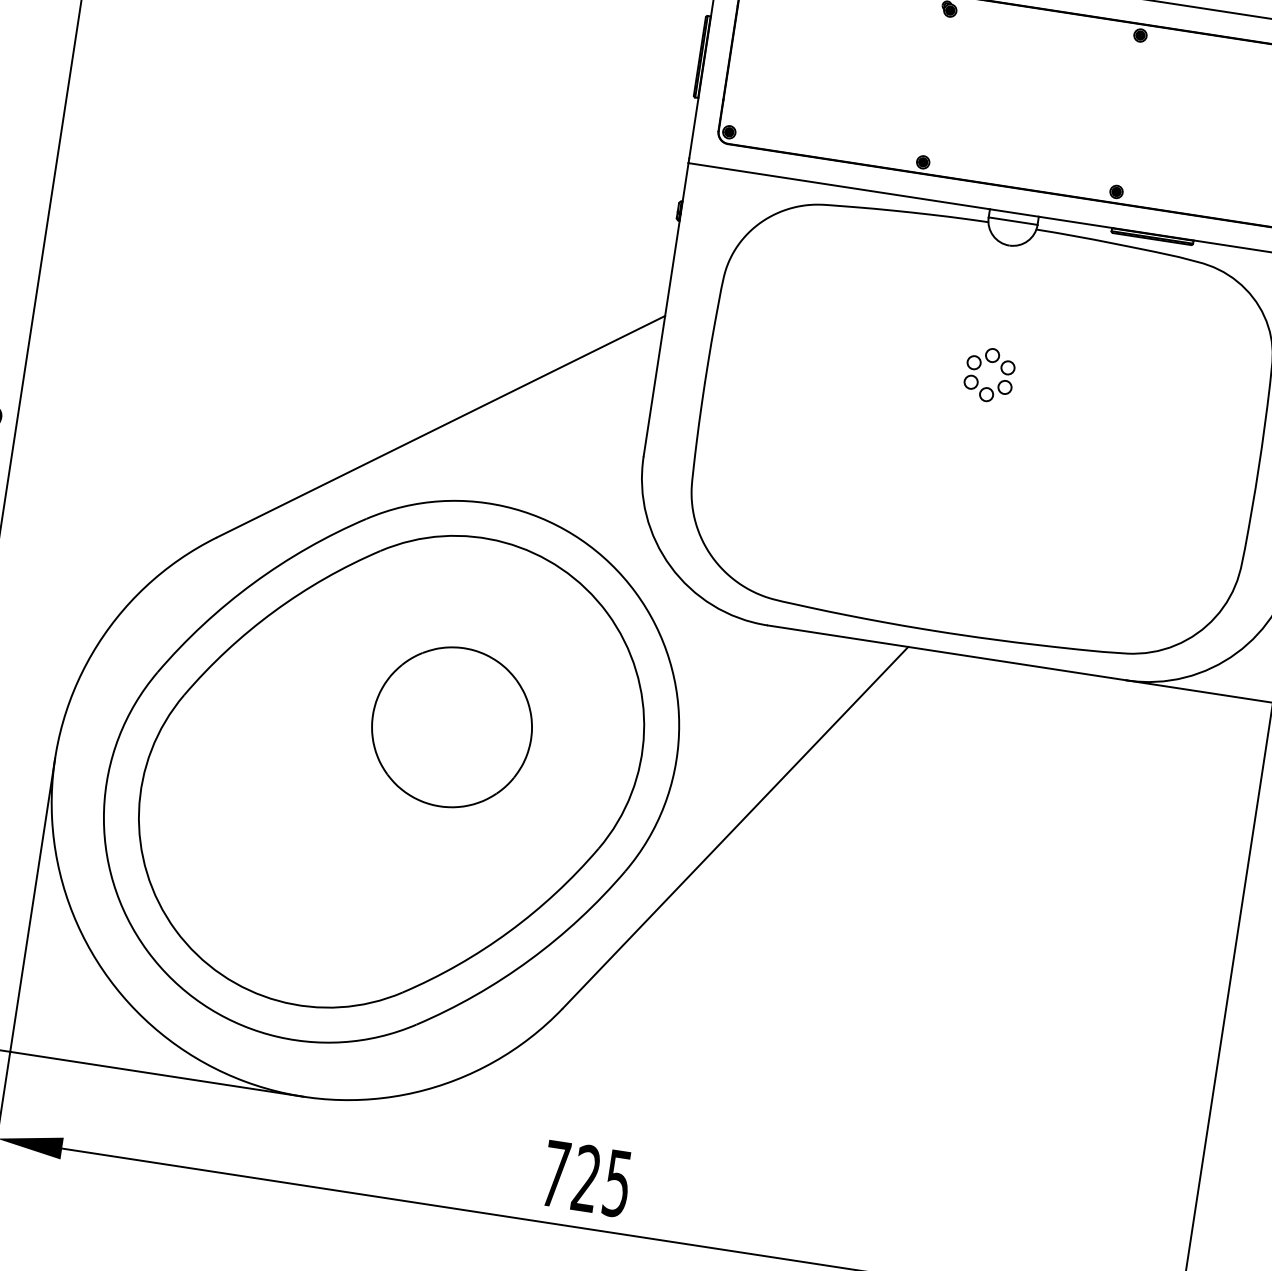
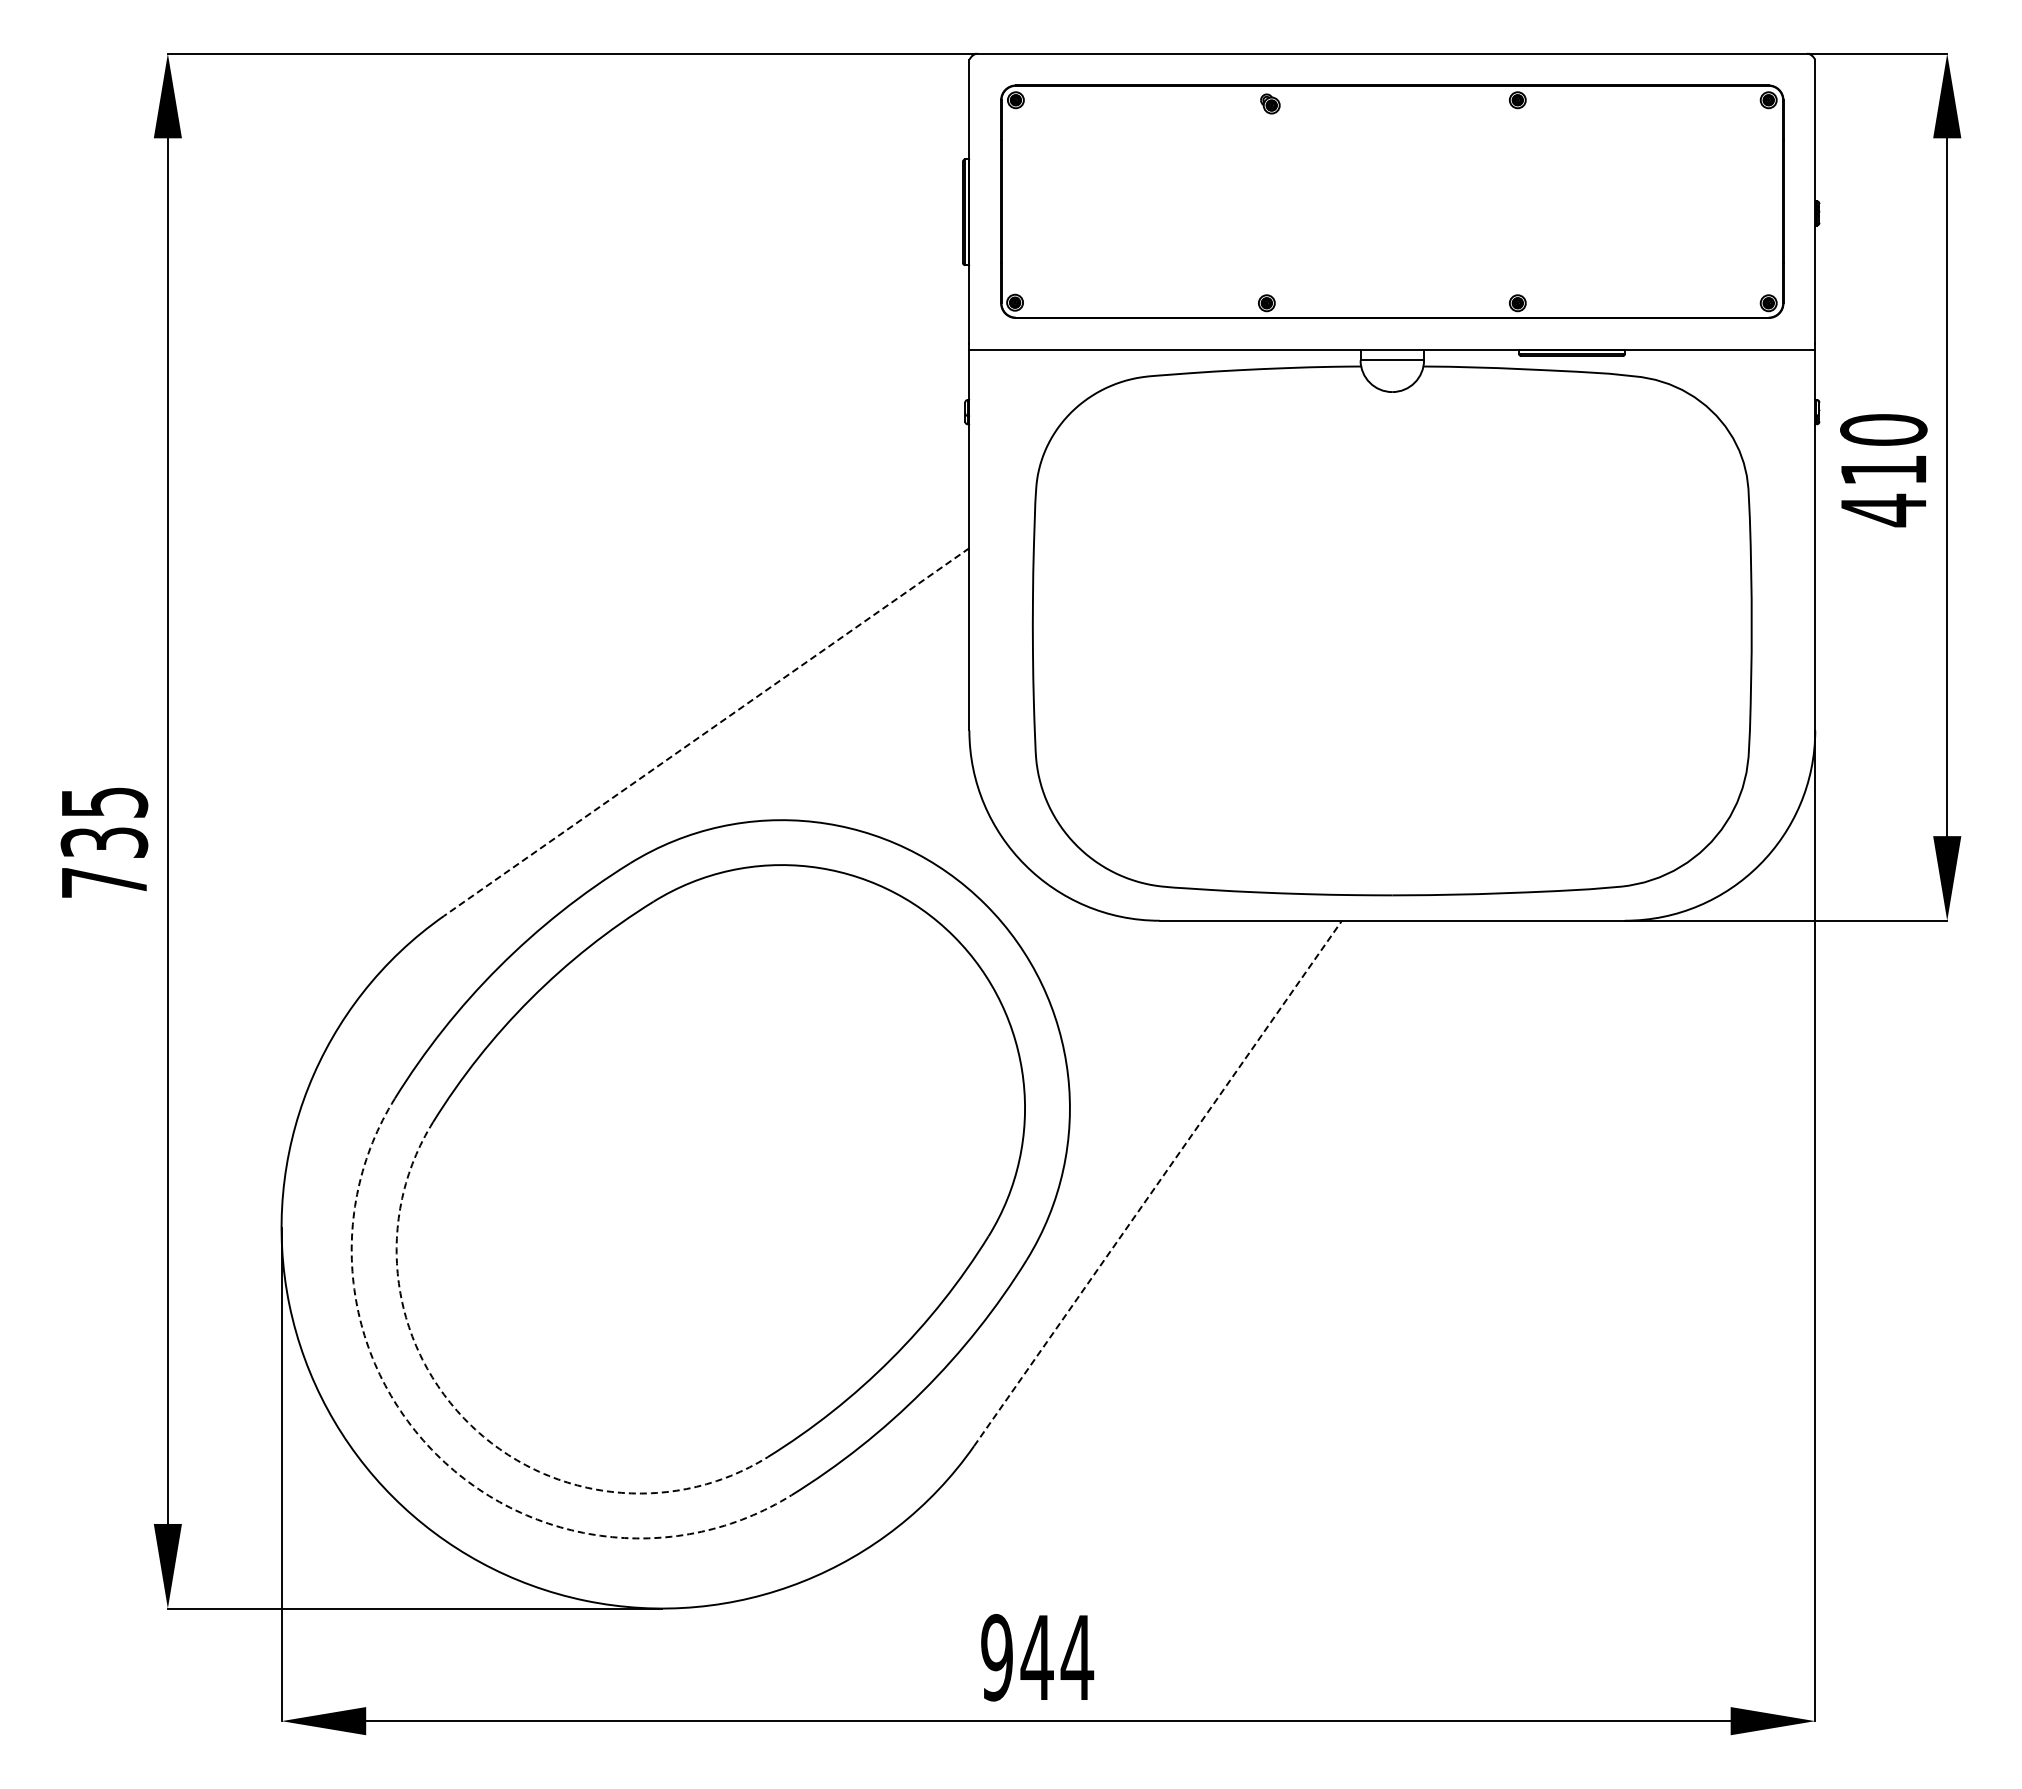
part: (991, 363) -> (1392, 544), removed
line: (440, 427) -> (706, 732), solid -> dashed
part: (451, 726) -> (778, 1110), removed
line: (735, 827) -> (1158, 1183), solid -> dashed
arc: (175, 930) -> (467, 1422), solid -> dashed
arc: (147, 951) -> (436, 1454), solid -> dashed
text: (586, 1178) -> (1037, 1657), 725 -> 944

